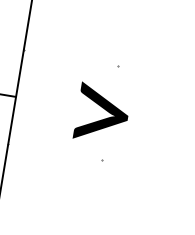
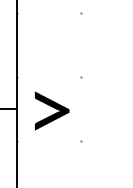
text: (101, 113) -> (51, 110), moved

